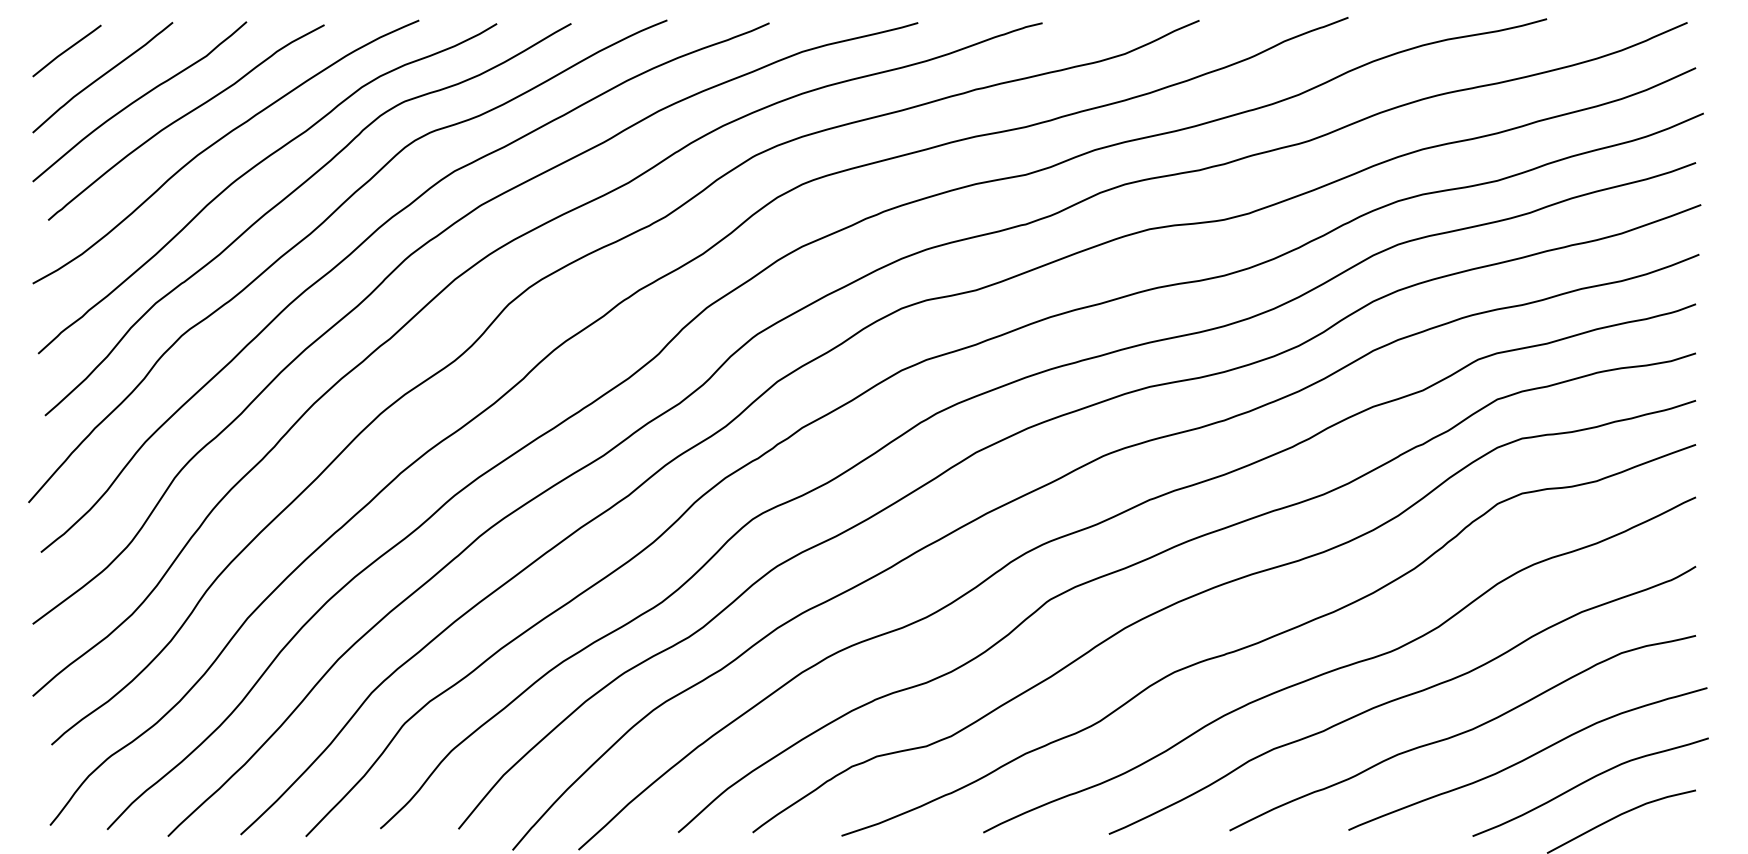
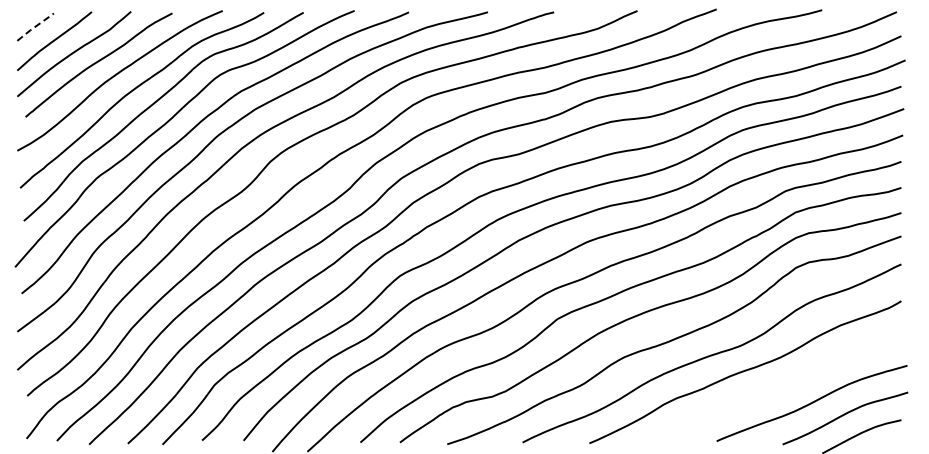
line: (68, 49) -> (36, 26), solid -> dashed
curve: (1462, 732) -> (777, 389), removed

